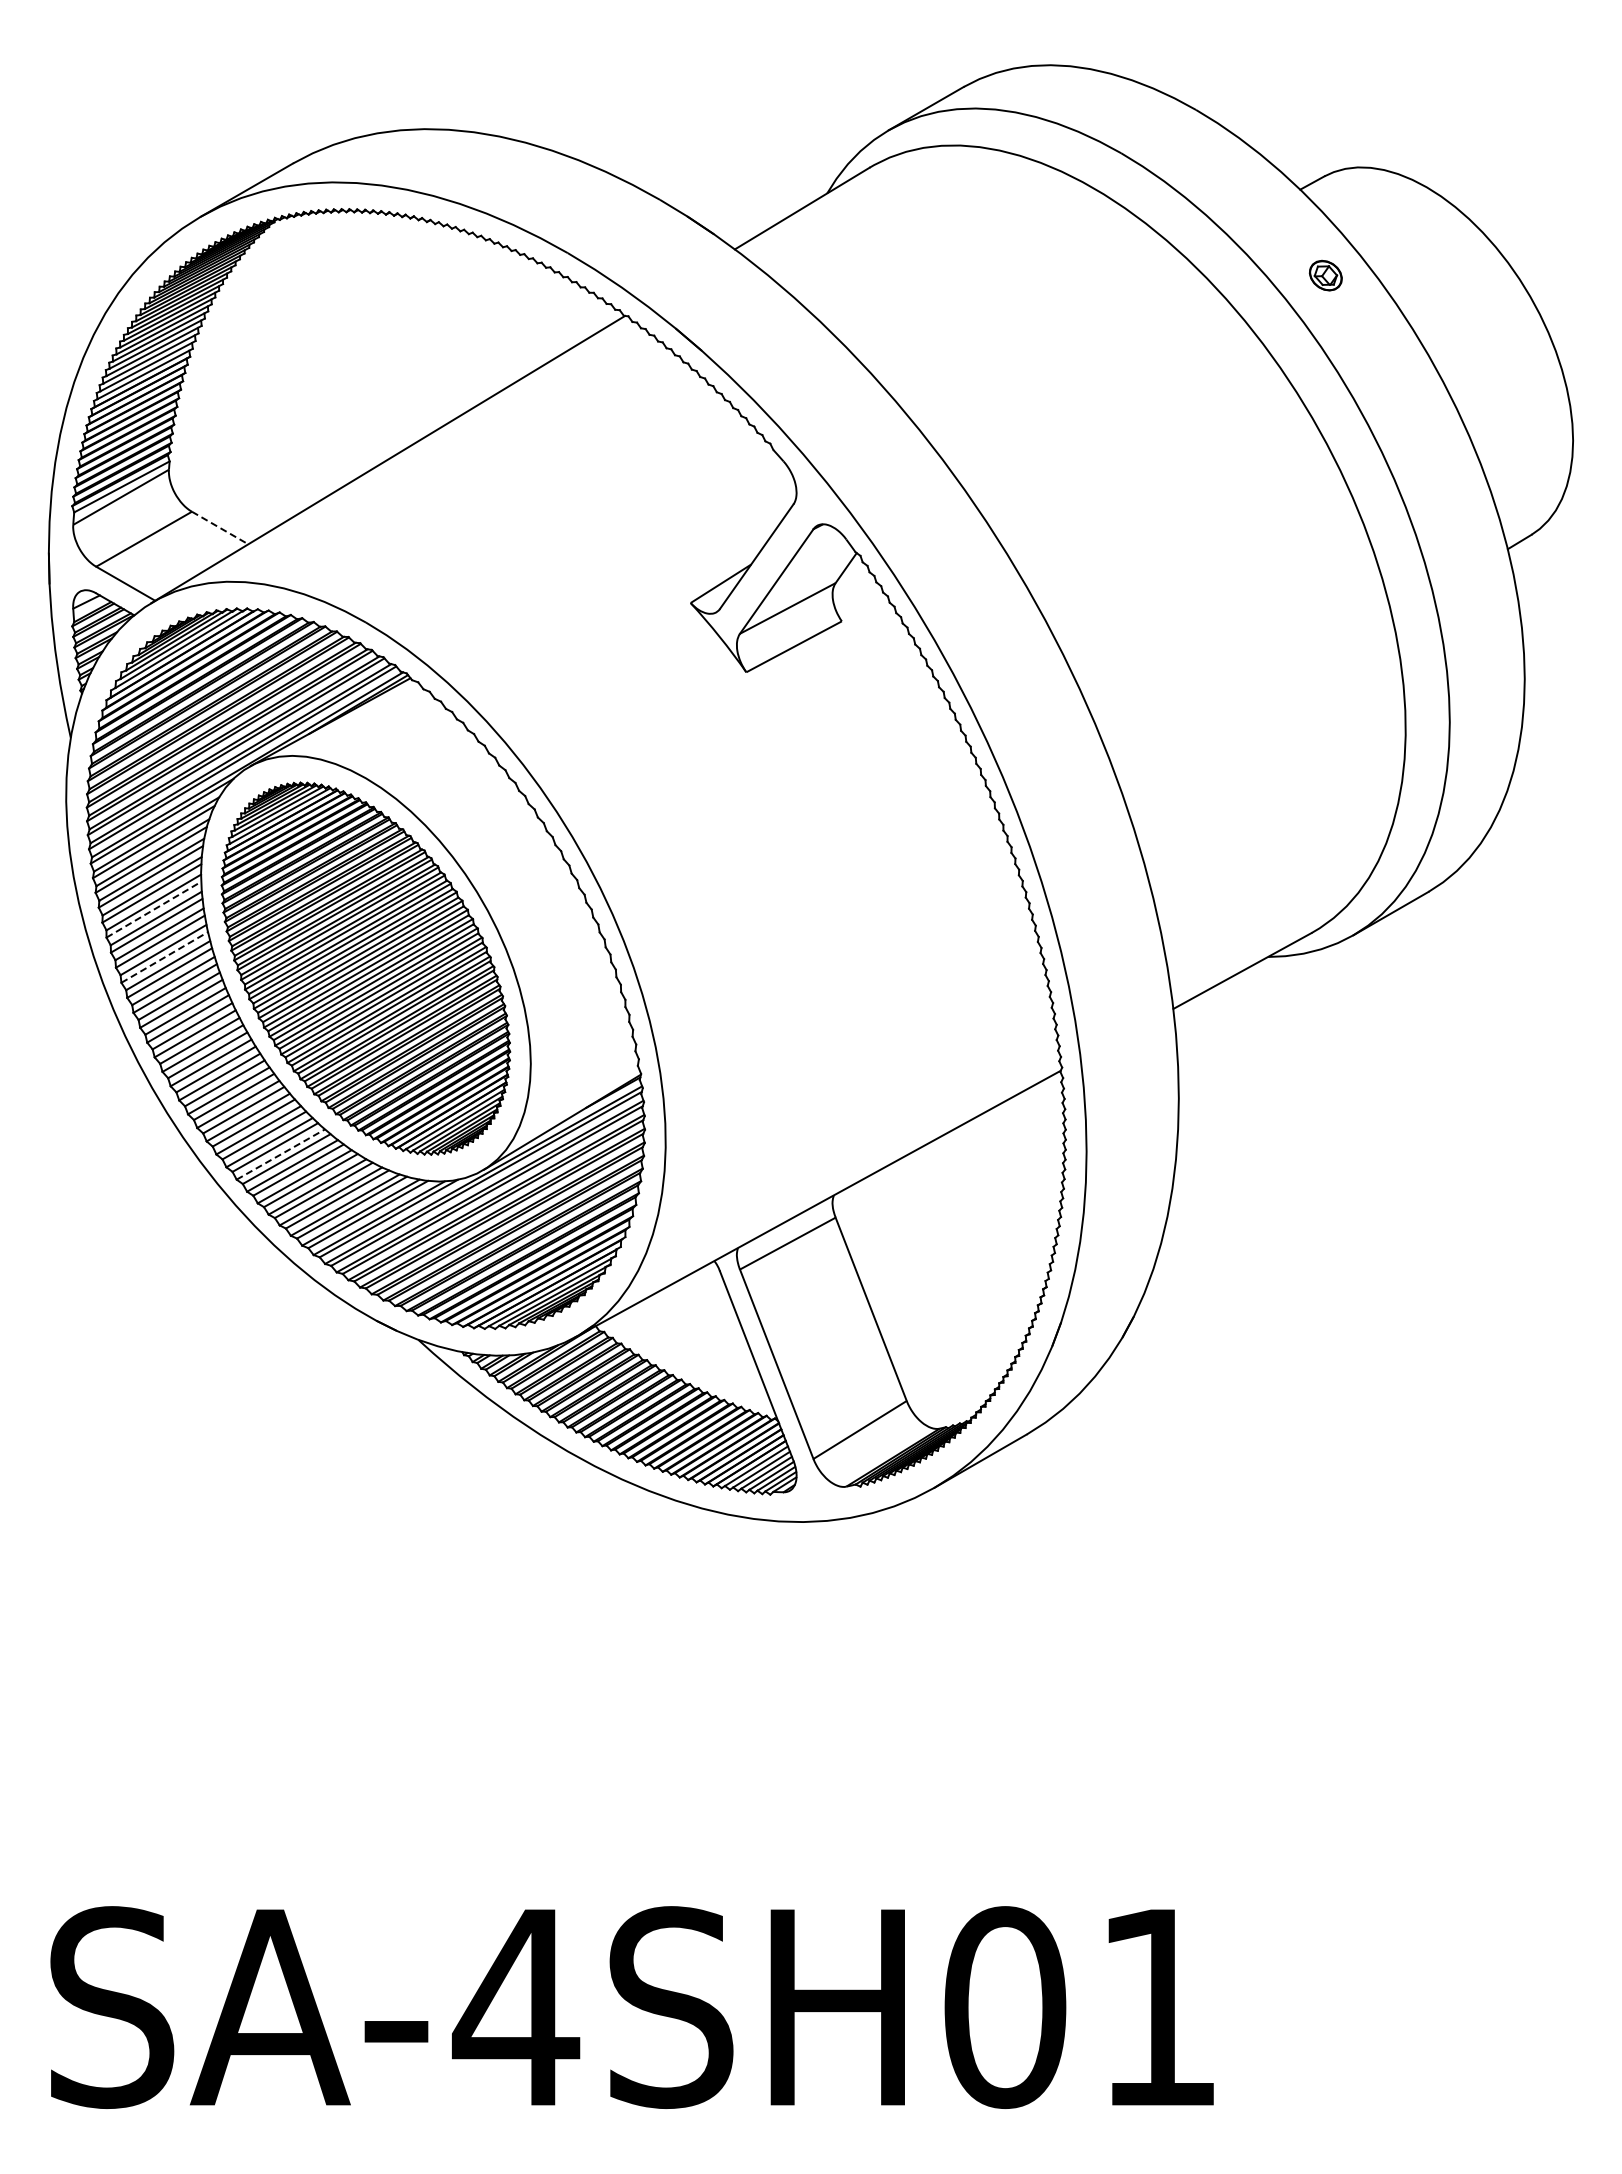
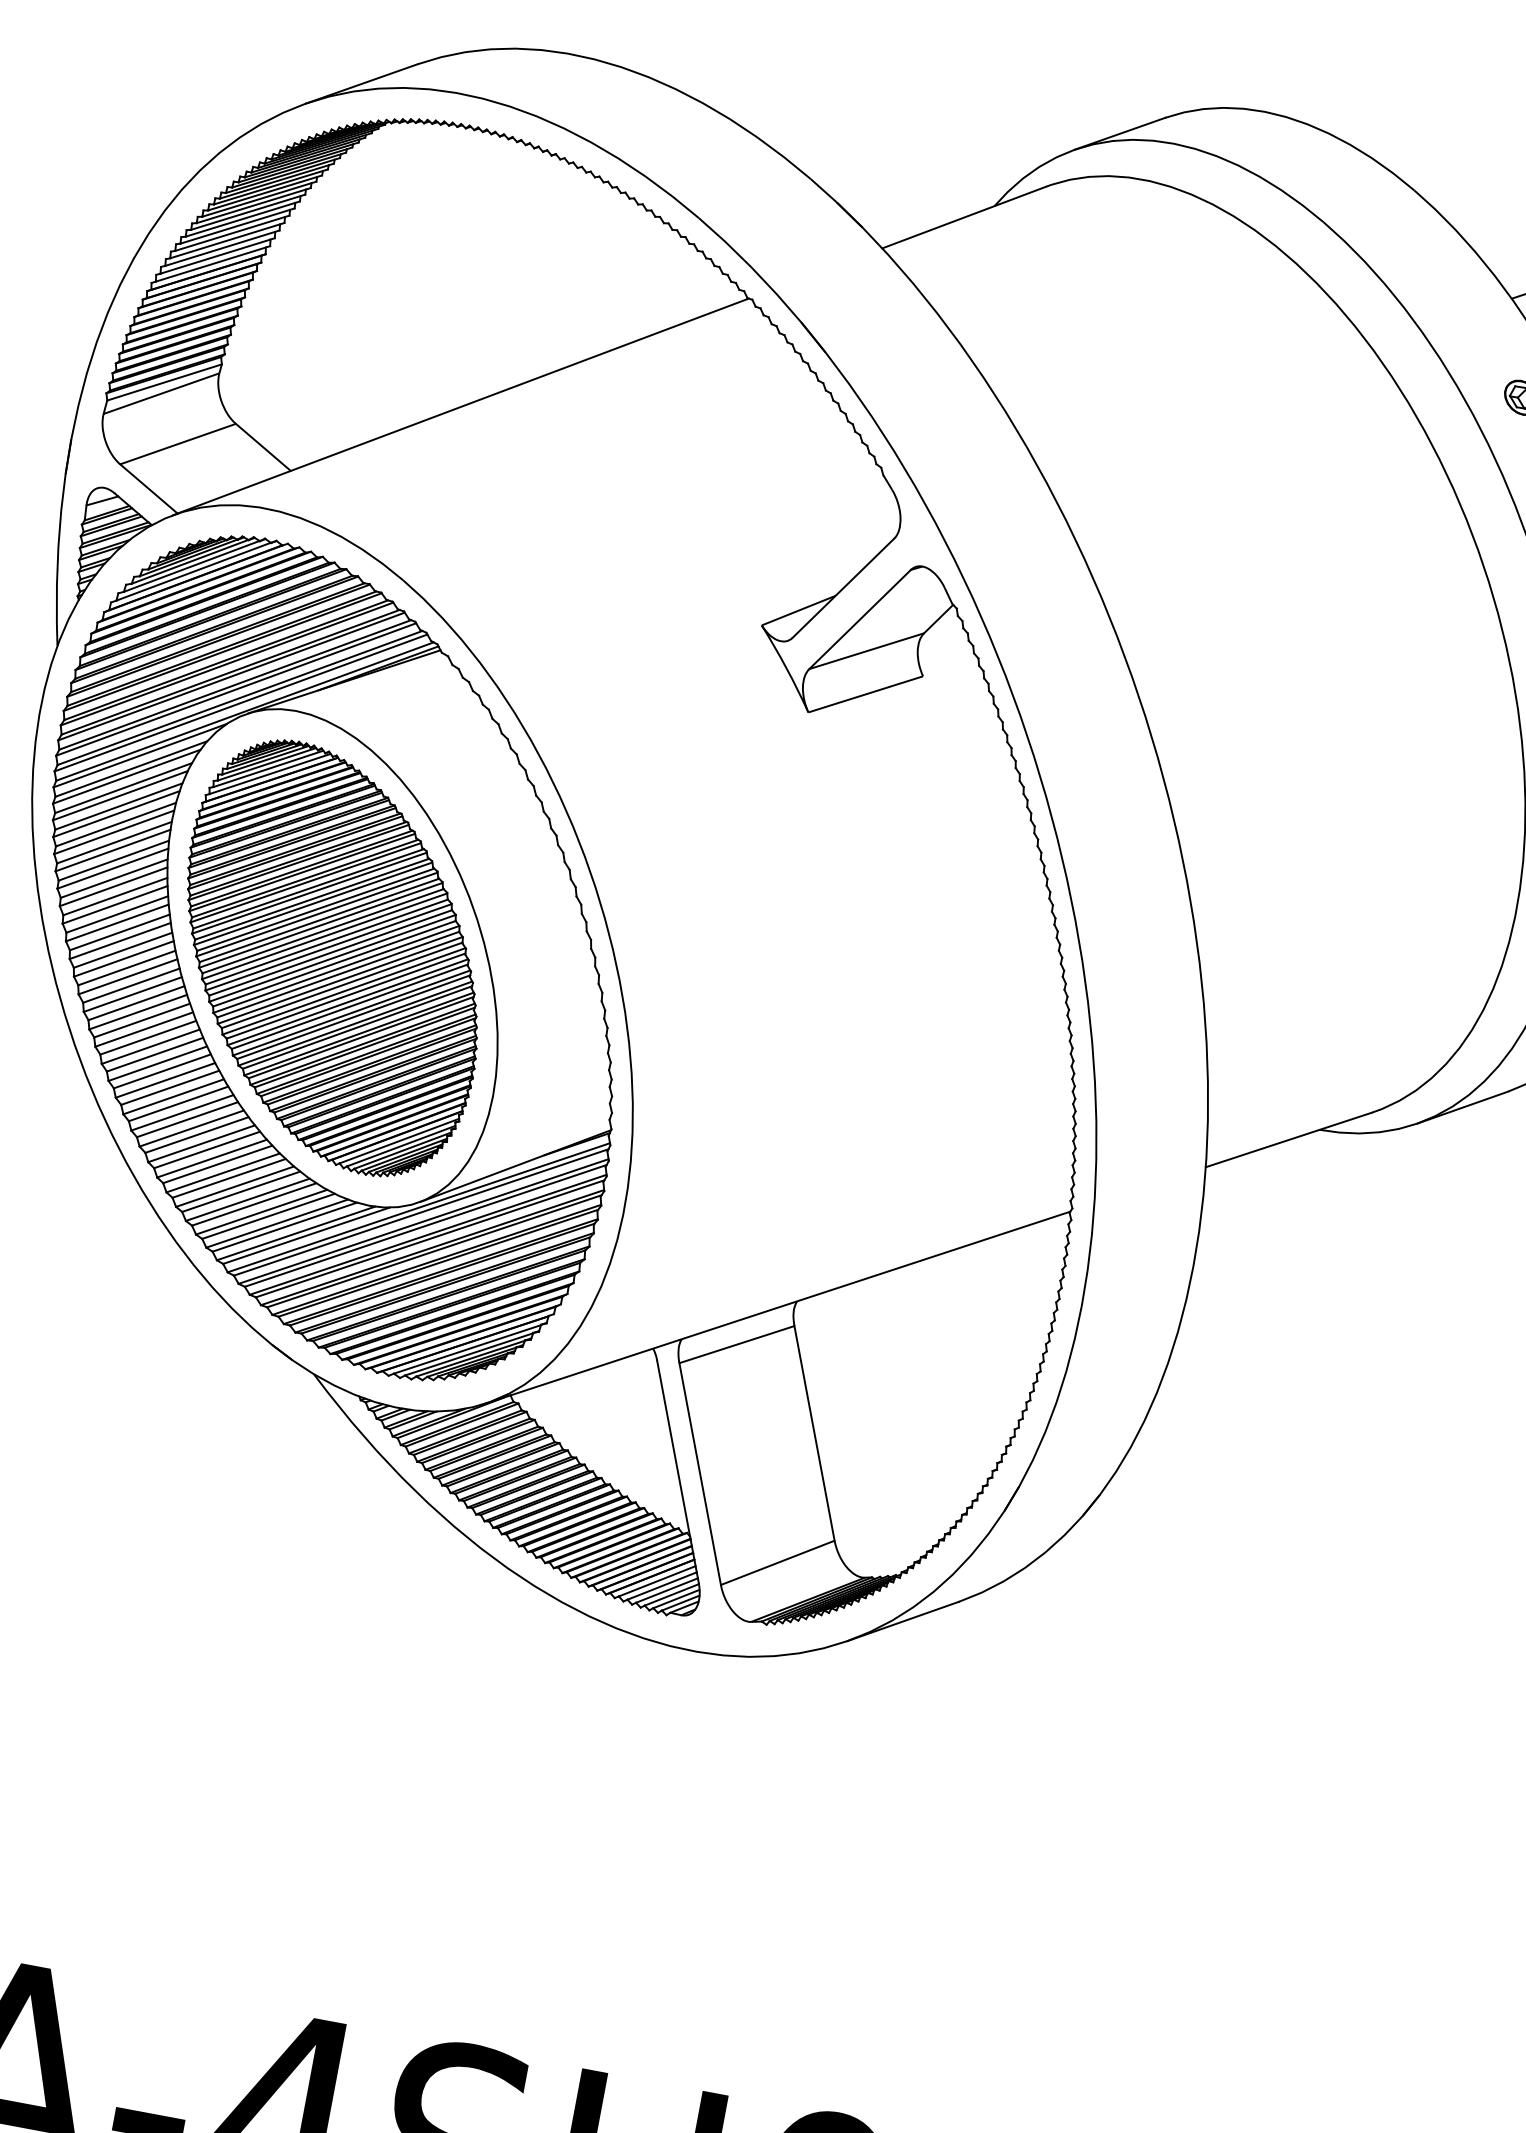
line: (220, 528) -> (263, 447), dashed -> solid
line: (153, 909) -> (112, 850), dashed -> solid
line: (165, 957) -> (115, 905), dashed -> solid
line: (280, 1154) -> (201, 1143), dashed -> solid

